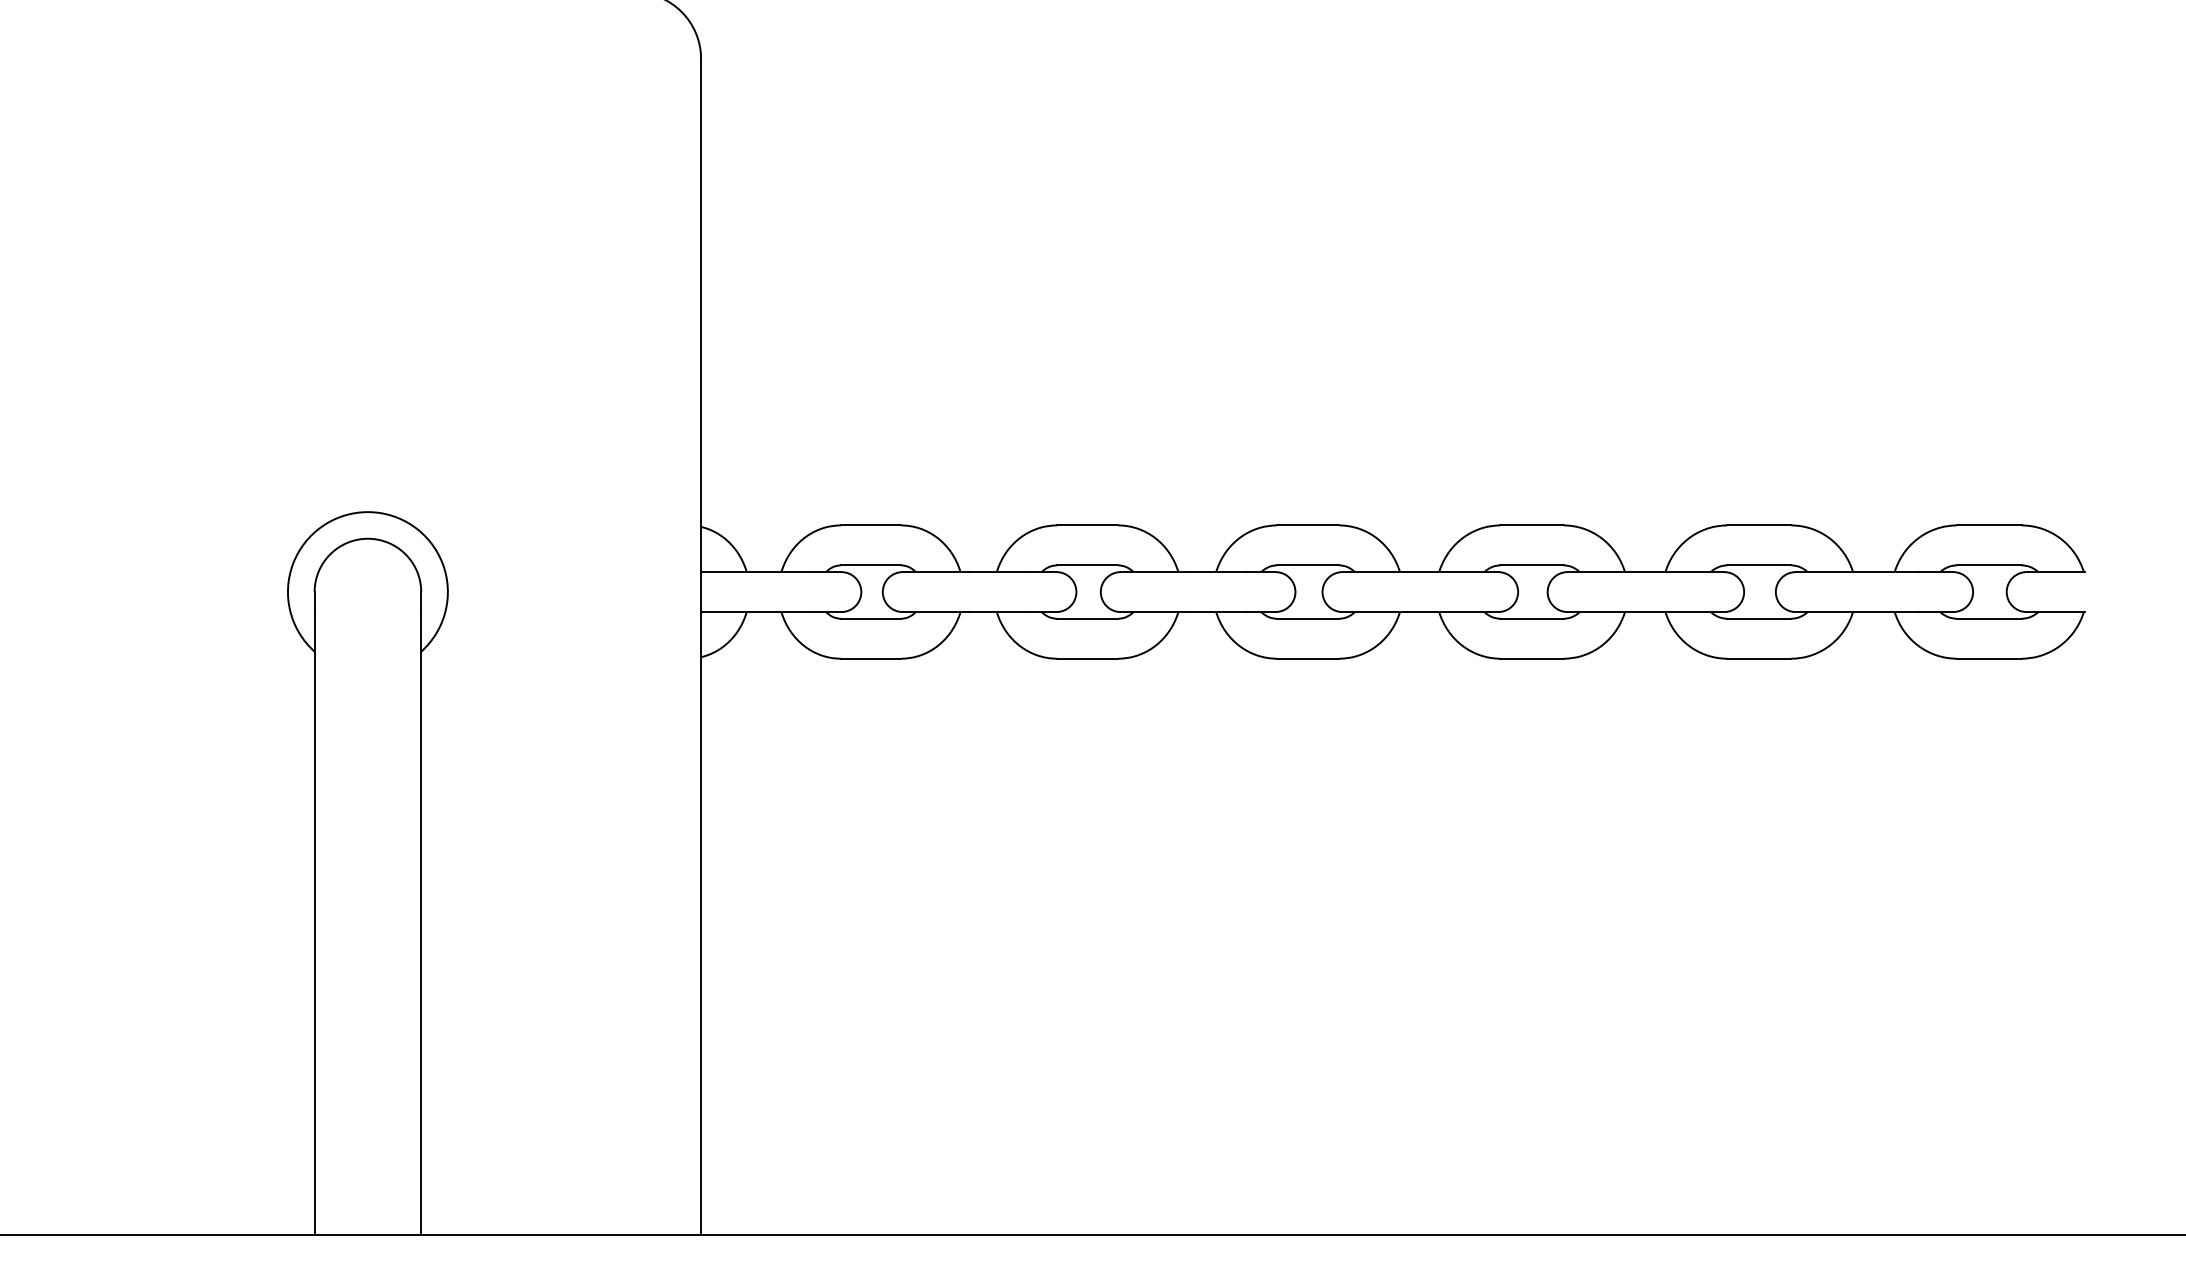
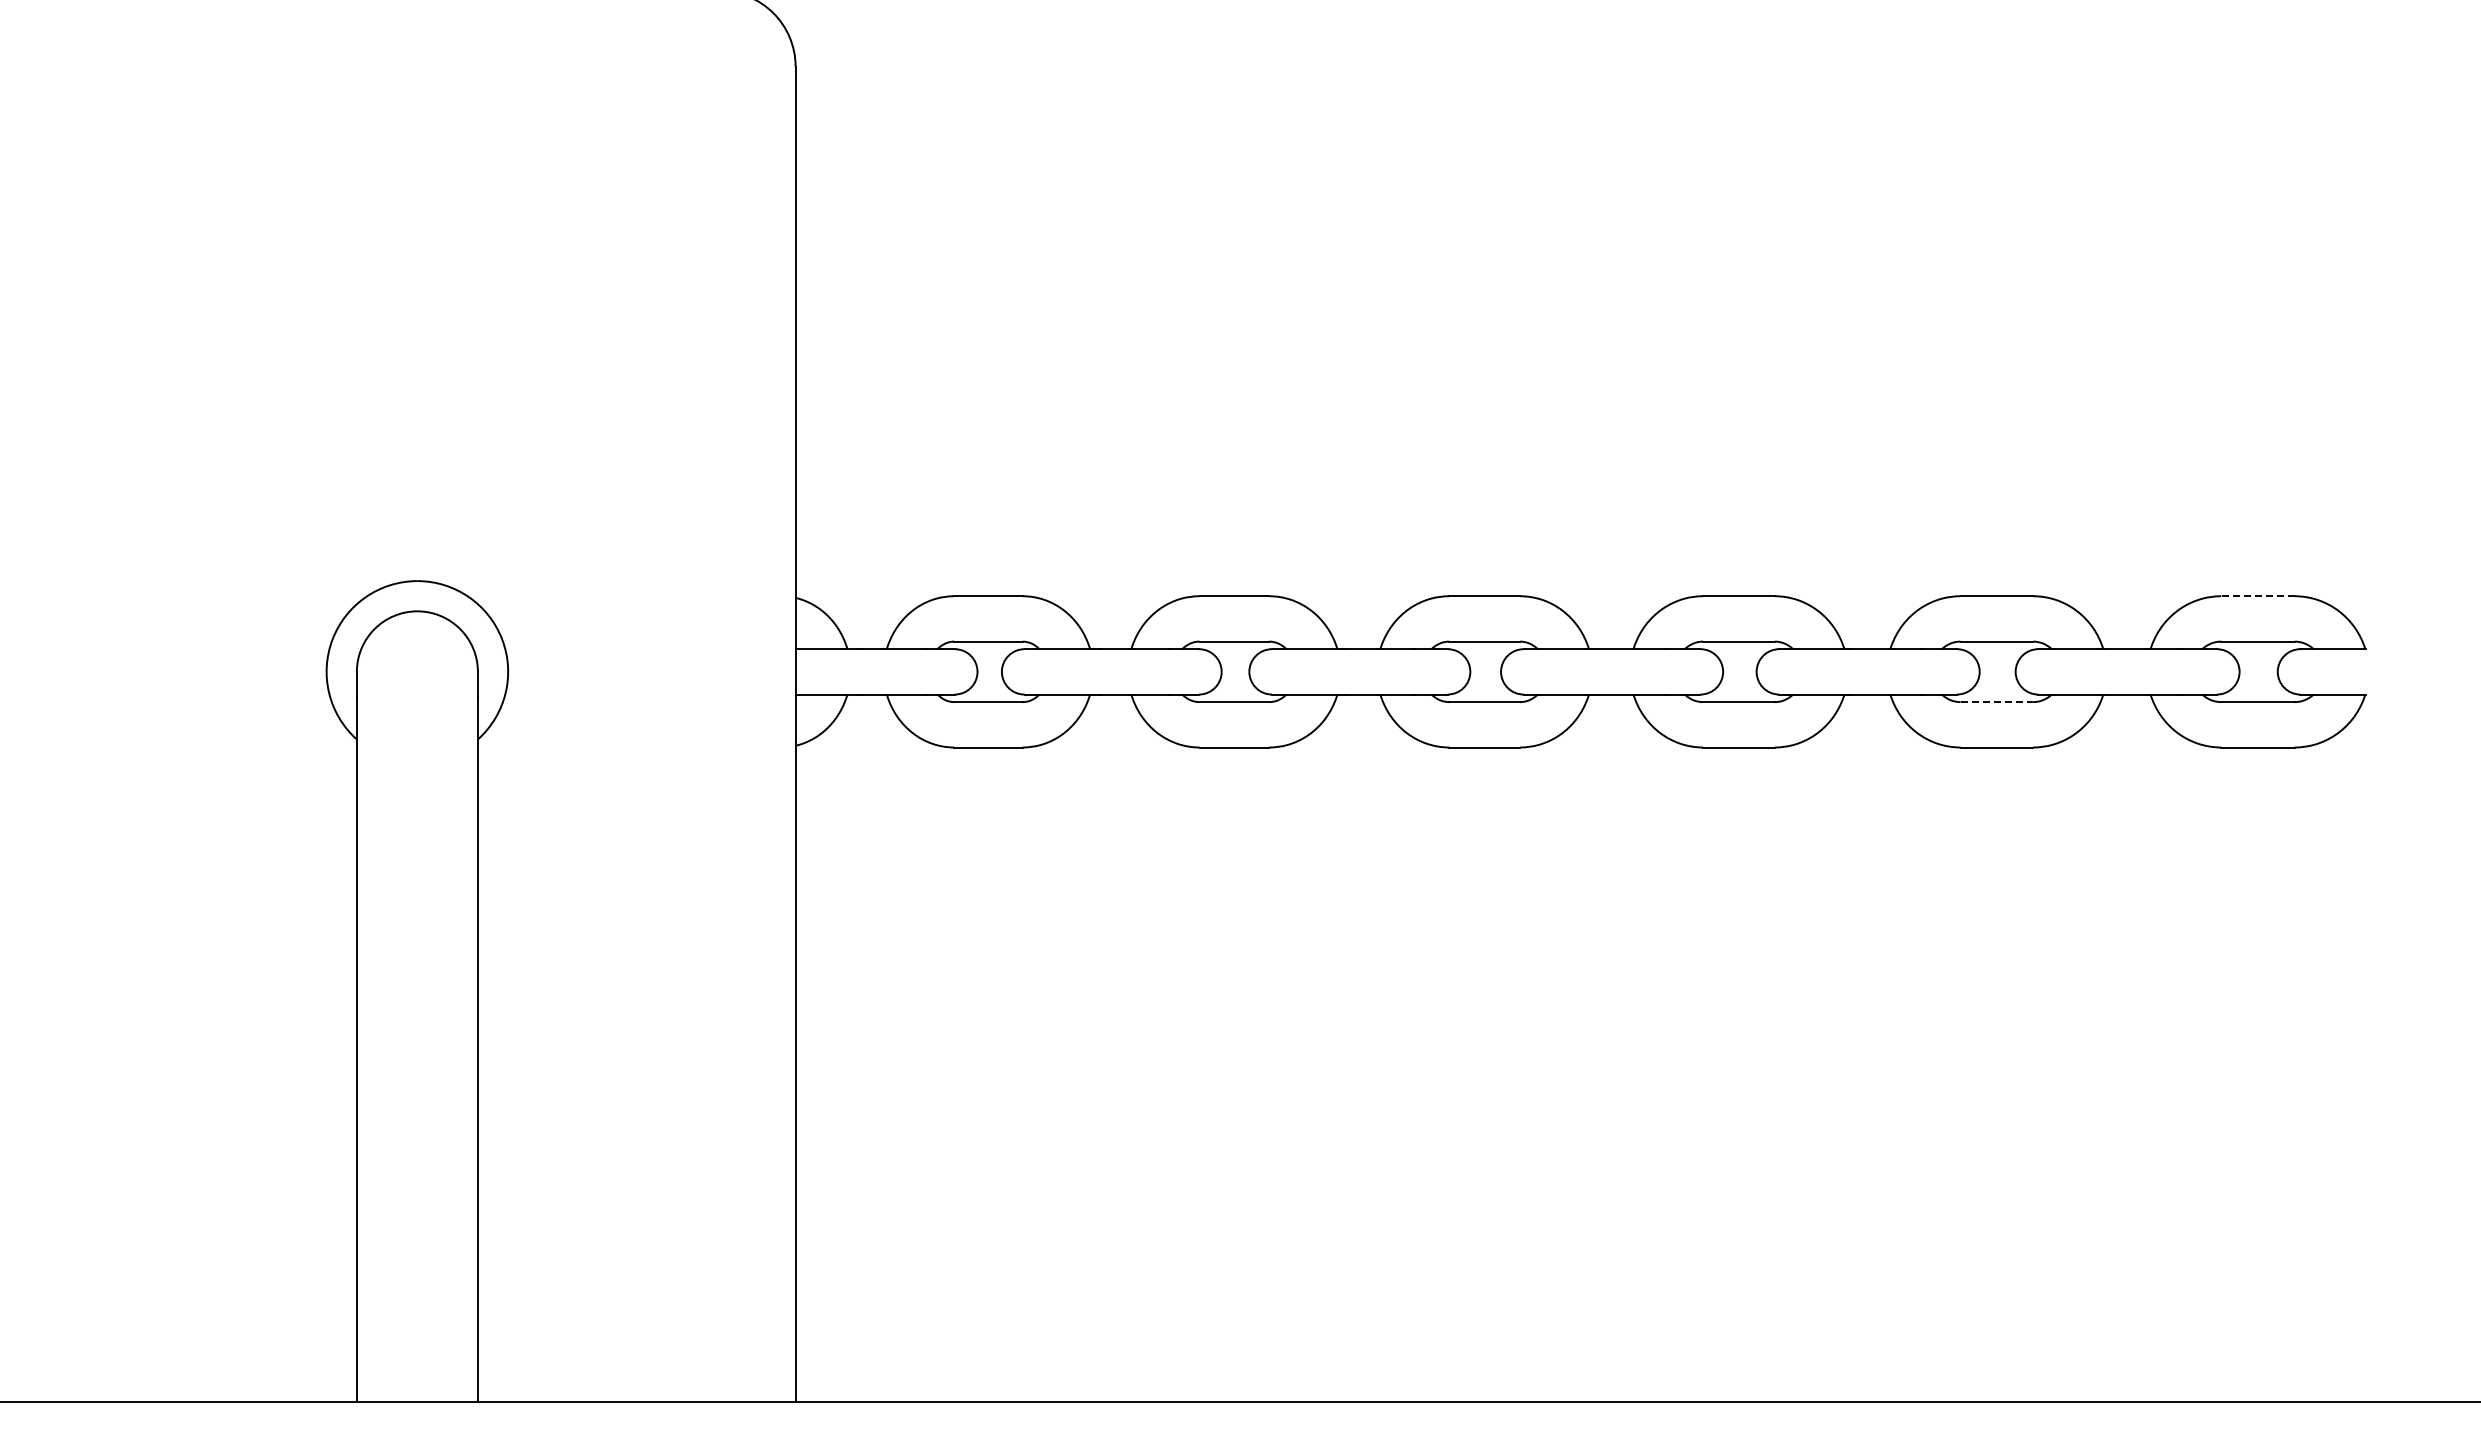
line: (1988, 525) -> (2257, 596), solid -> dashed
line: (1759, 619) -> (1997, 702), solid -> dashed

